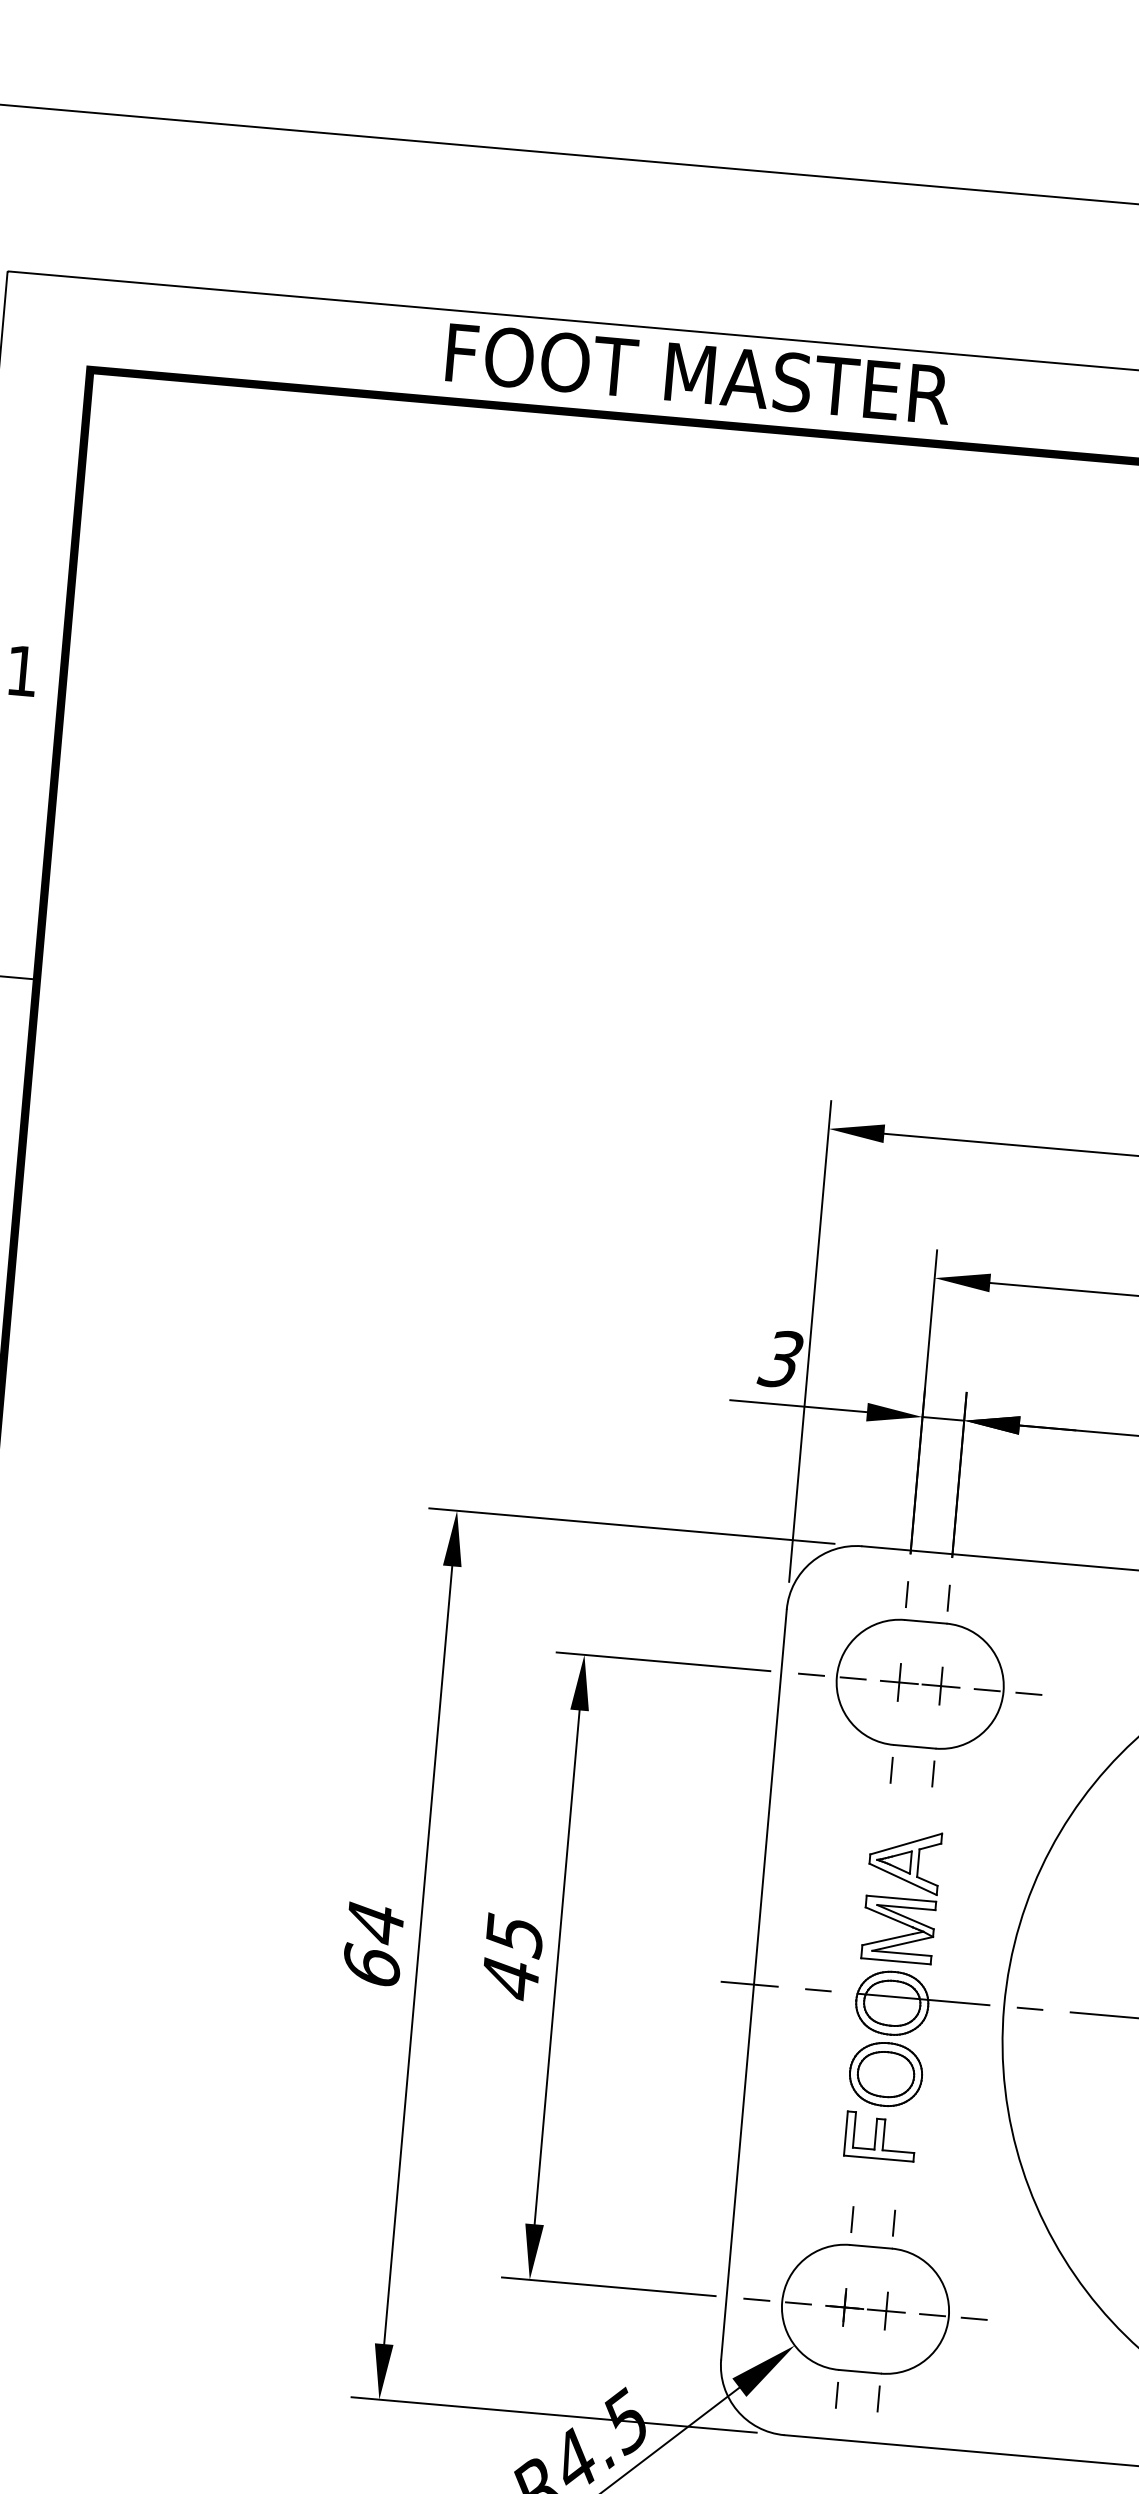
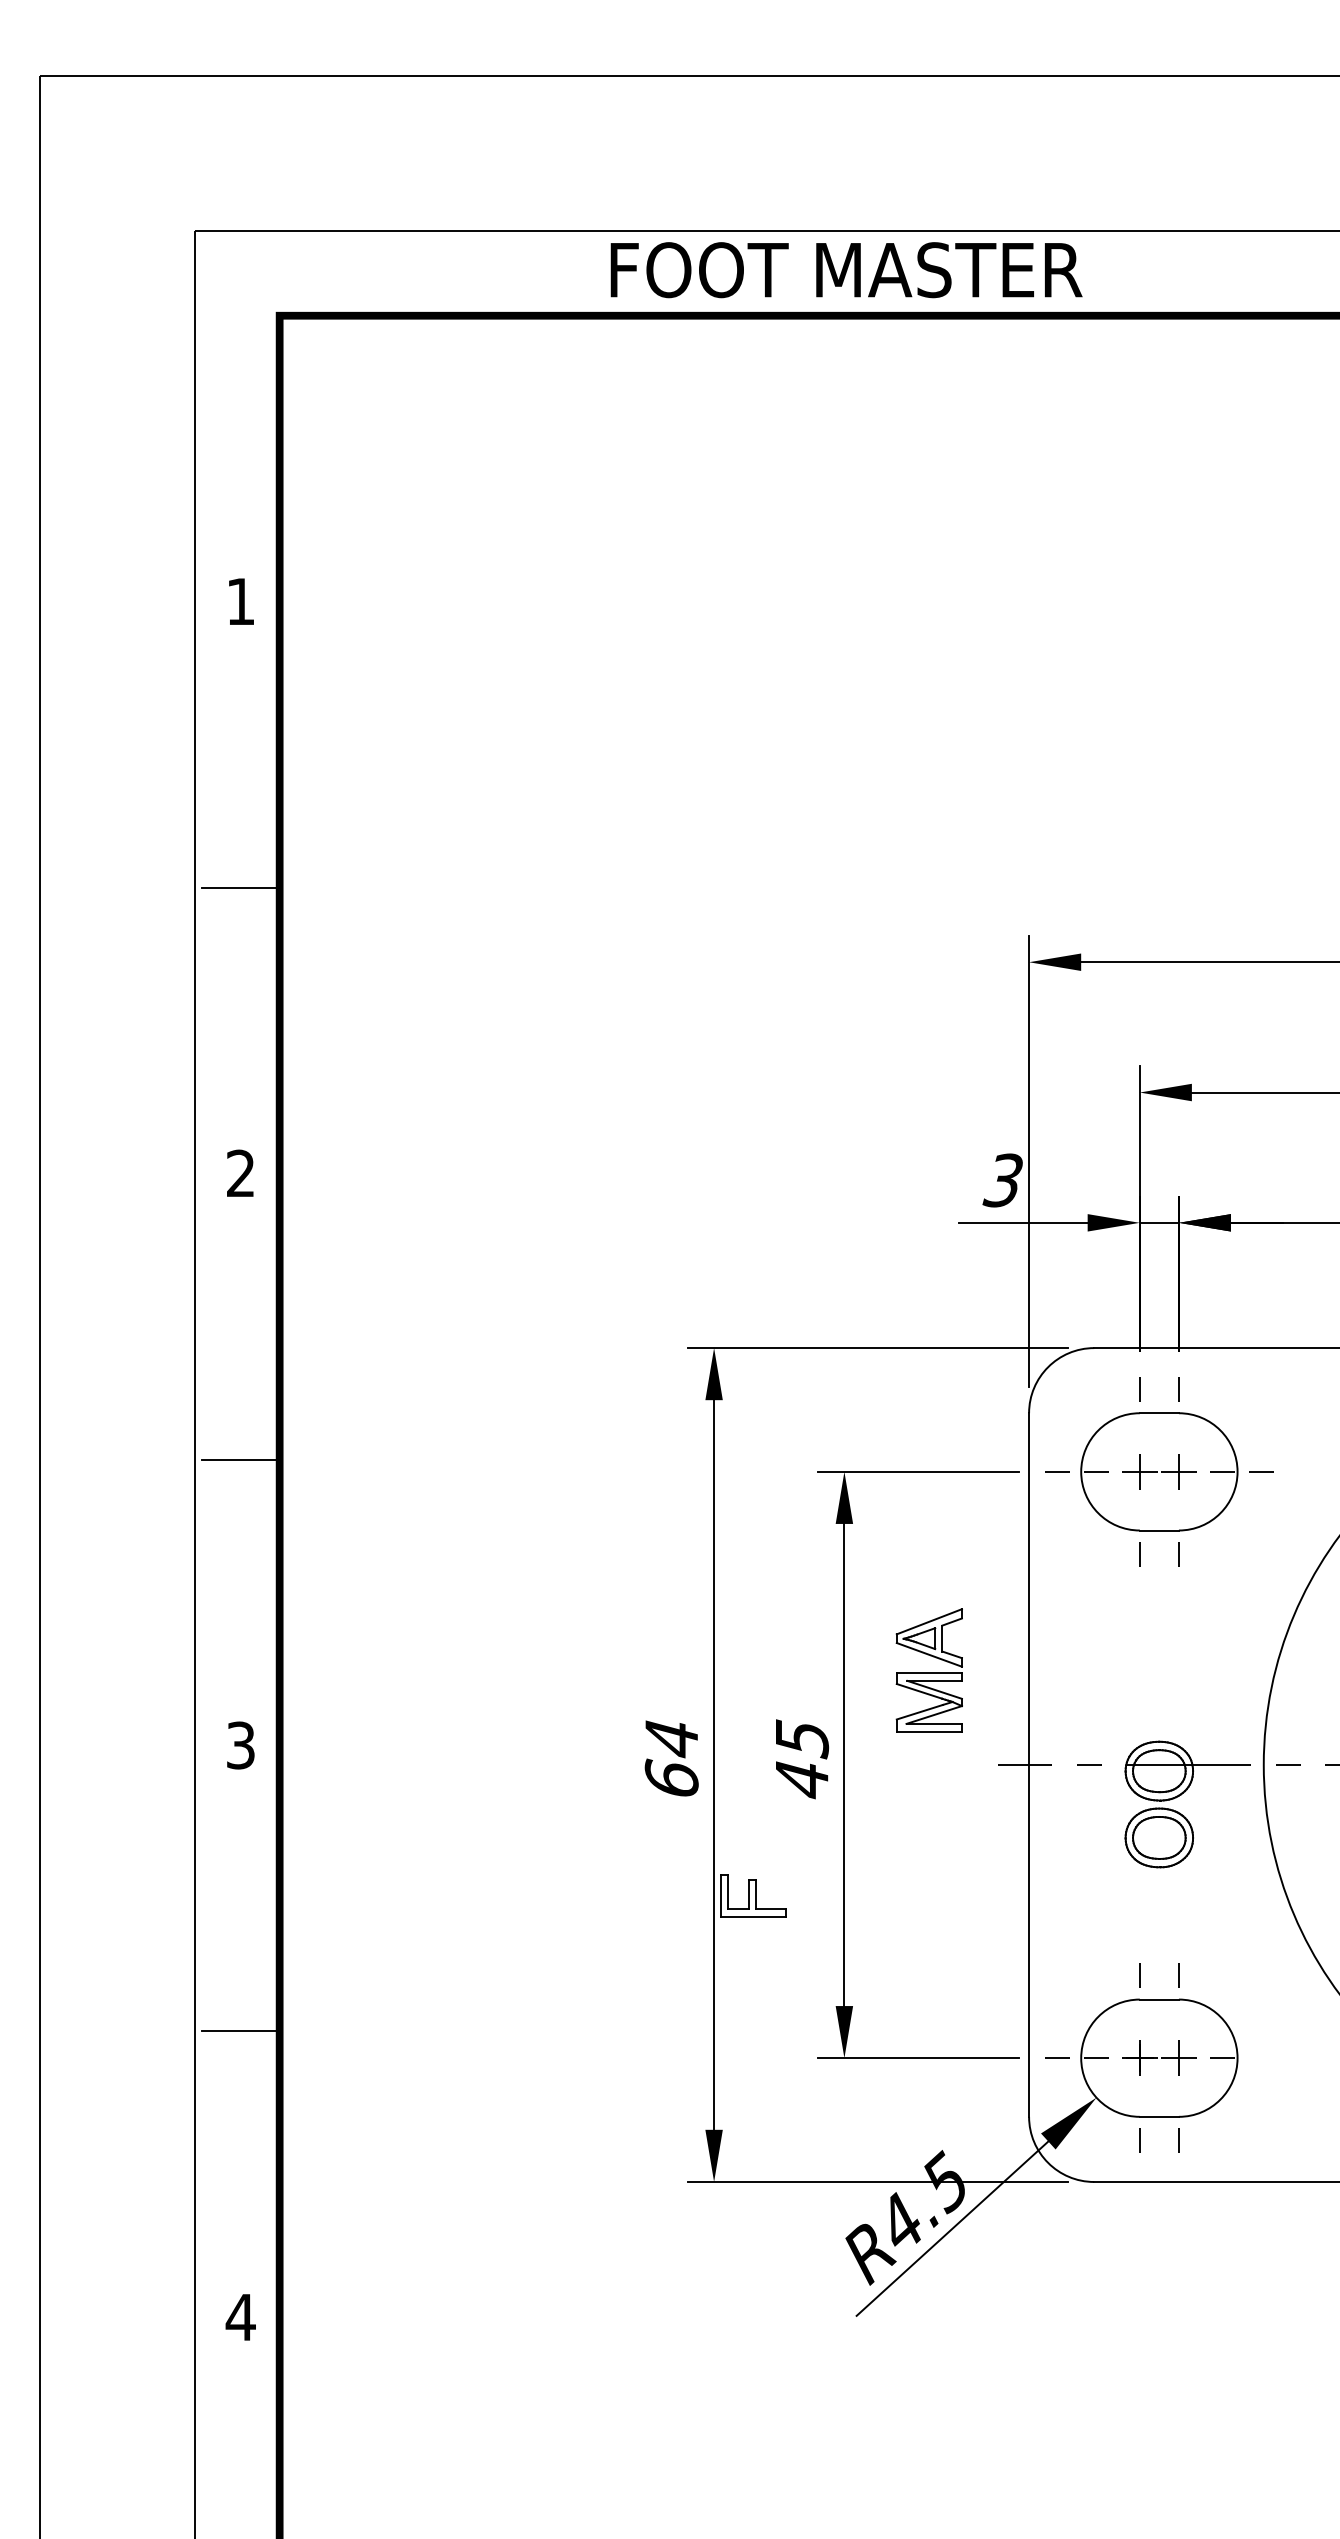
part: (900, 1895) -> (928, 1670), moved
part: (880, 2135) -> (753, 1895), moved
line: (973, 2319) -> (1260, 2058), removed

